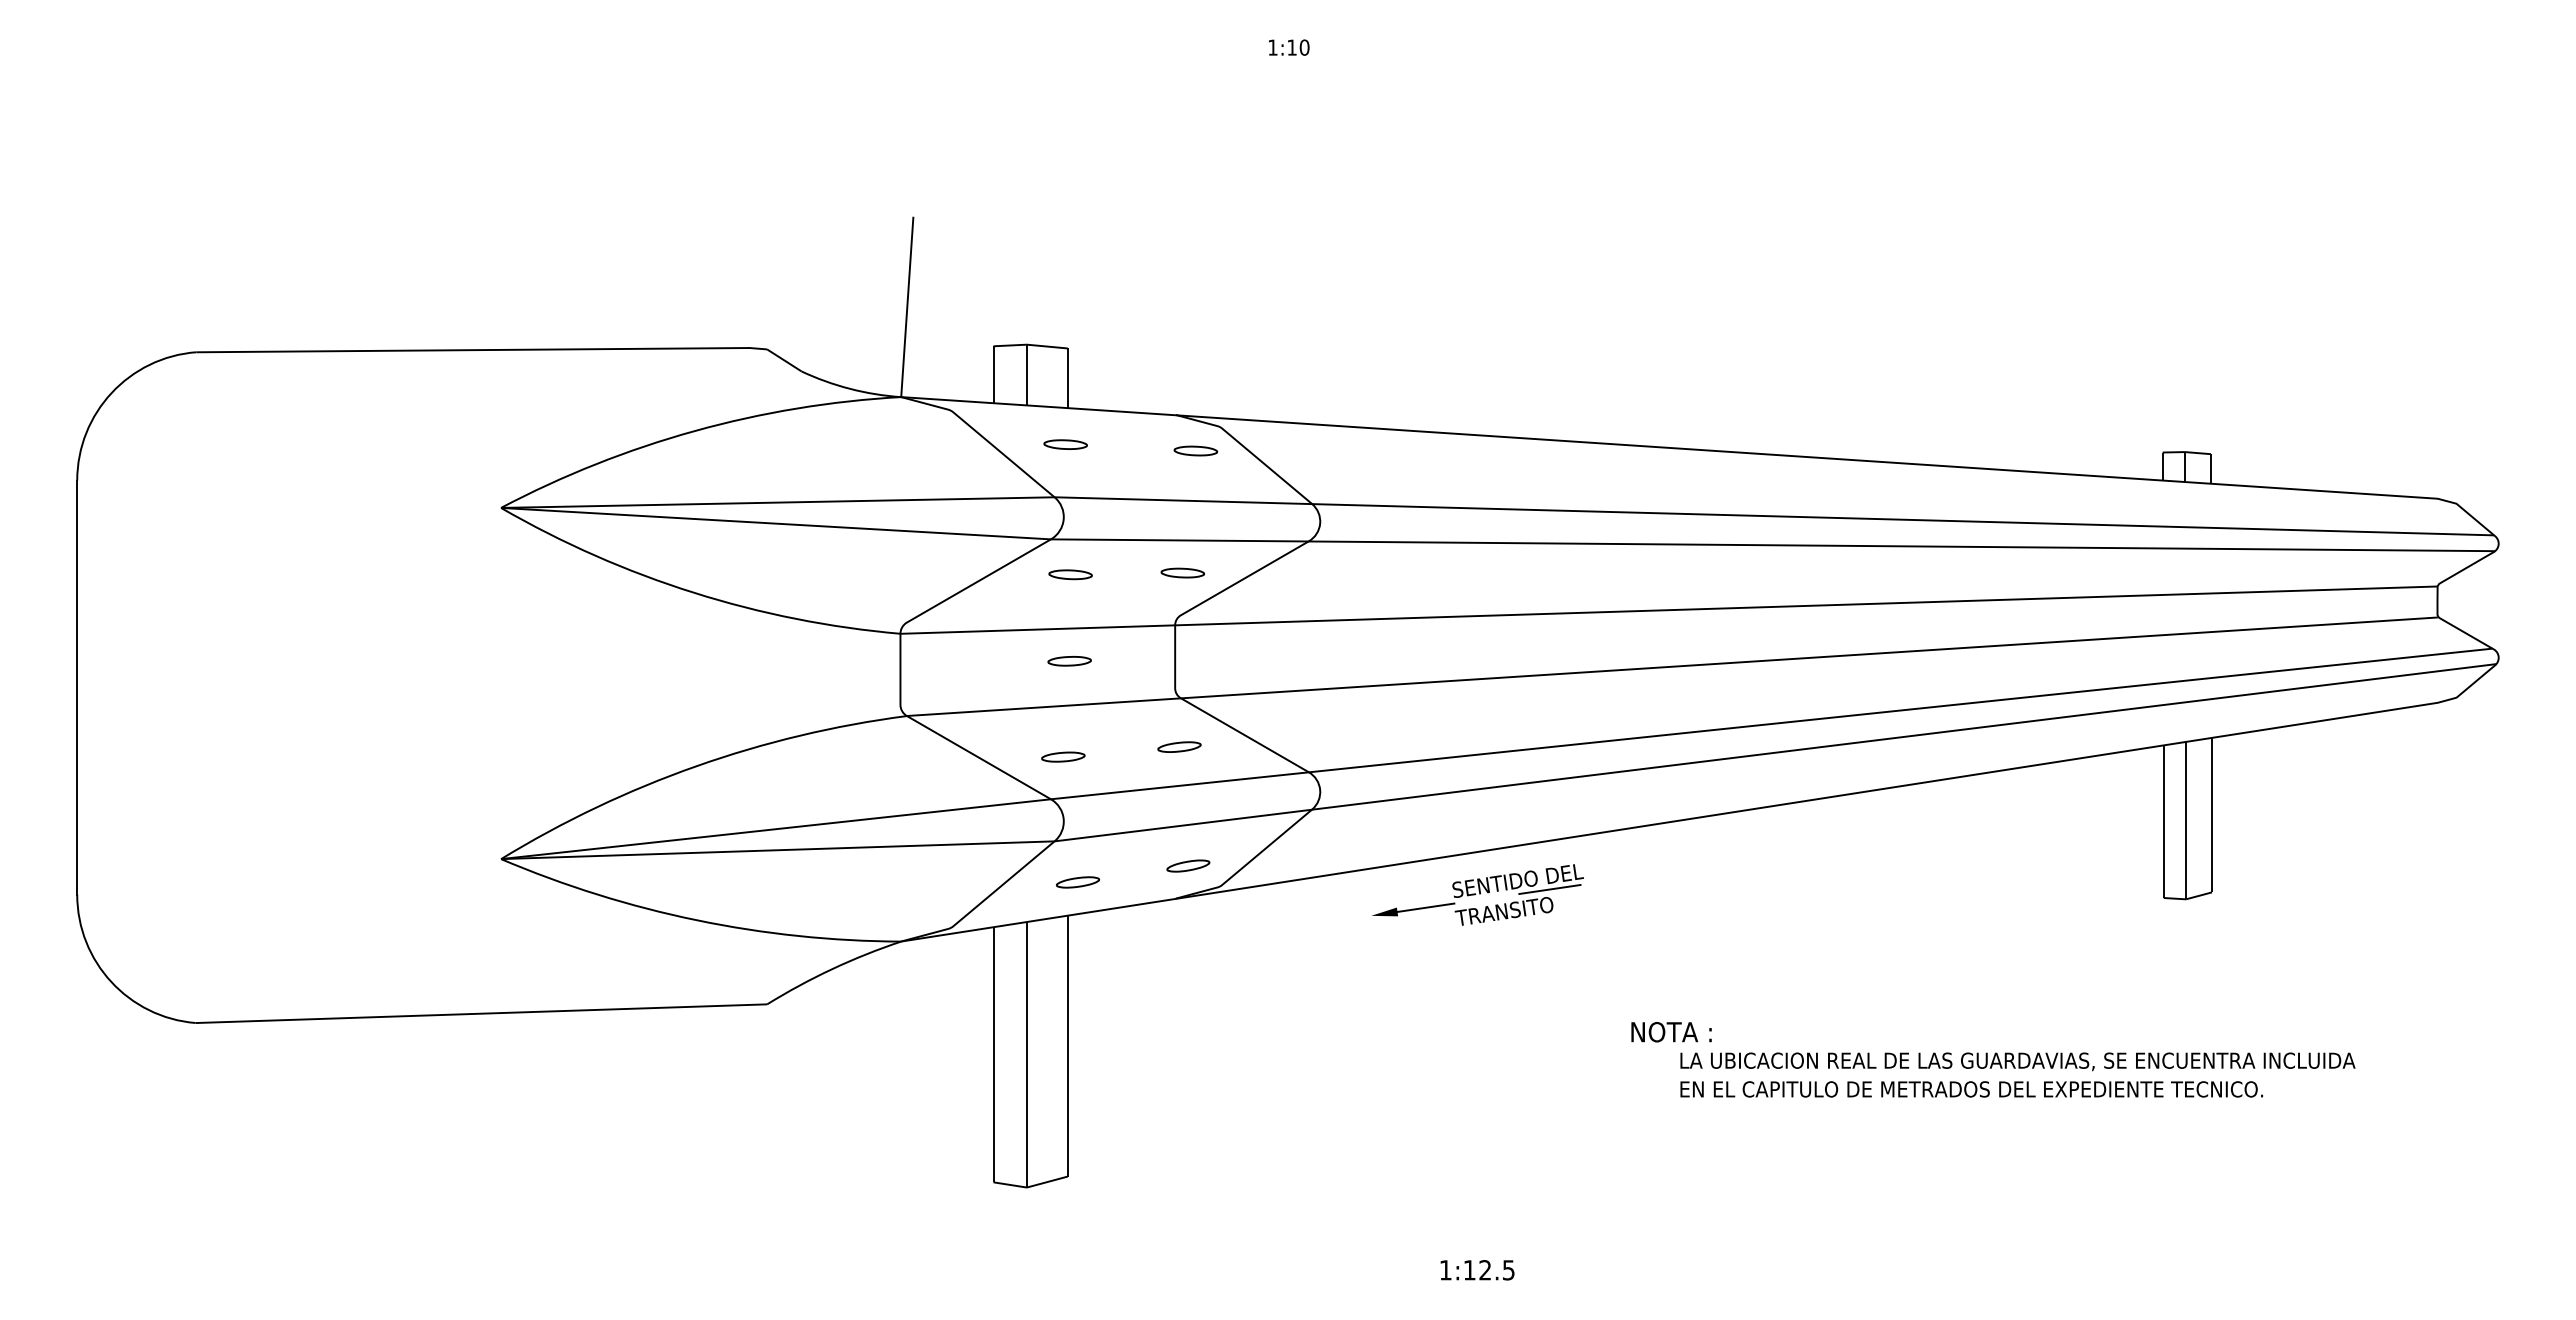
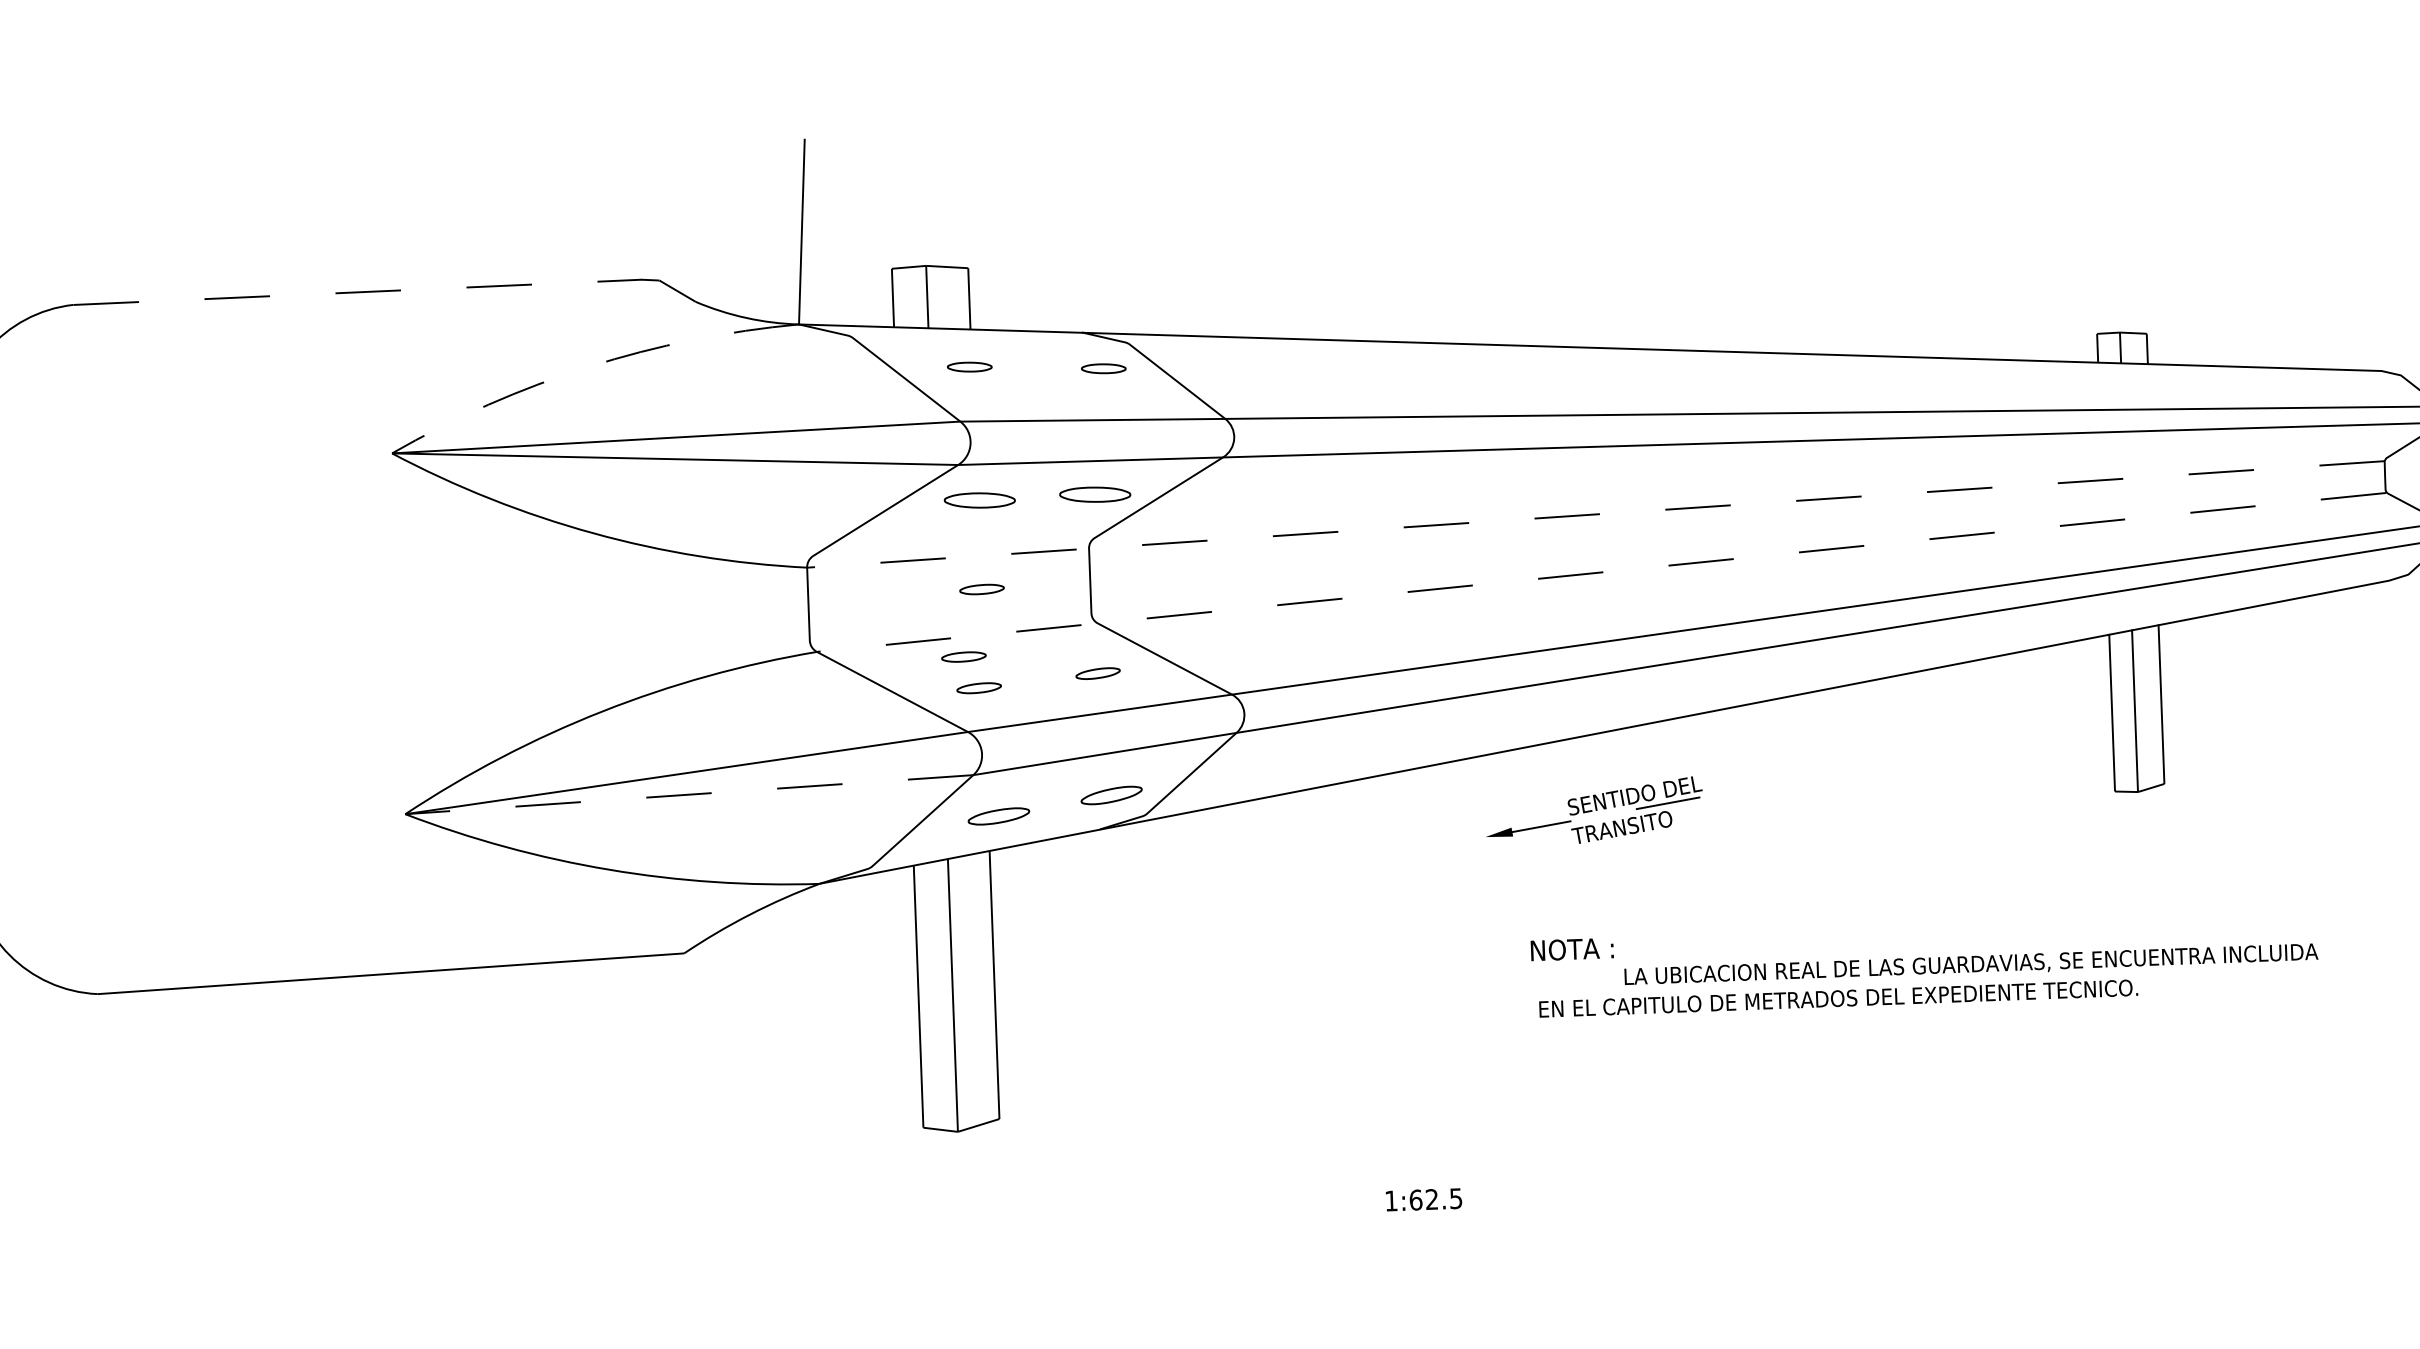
line: (473, 350) -> (357, 292), solid -> dashed
arc: (695, 430) -> (588, 366), solid -> dashed
part: (1182, 572) -> (1094, 494), size x1.6
part: (1070, 574) -> (979, 500), size x1.6
line: (1668, 610) -> (1595, 514), solid -> dashed
line: (1671, 666) -> (1600, 572), solid -> dashed
part: (1049, 726) -> (963, 657), added
line: (777, 850) -> (688, 794), solid -> dashed
part: (1188, 865) -> (1111, 794), size x1.4
part: (1077, 882) -> (998, 816), size x1.4
part: (1477, 894) -> (1593, 811), moved
text: (1671, 1032) -> (1572, 949), moved
text: (1971, 1089) -> (1838, 998), moved
text: (1469, 1270) -> (1415, 1200), 1:12.5 -> 1:62.5

